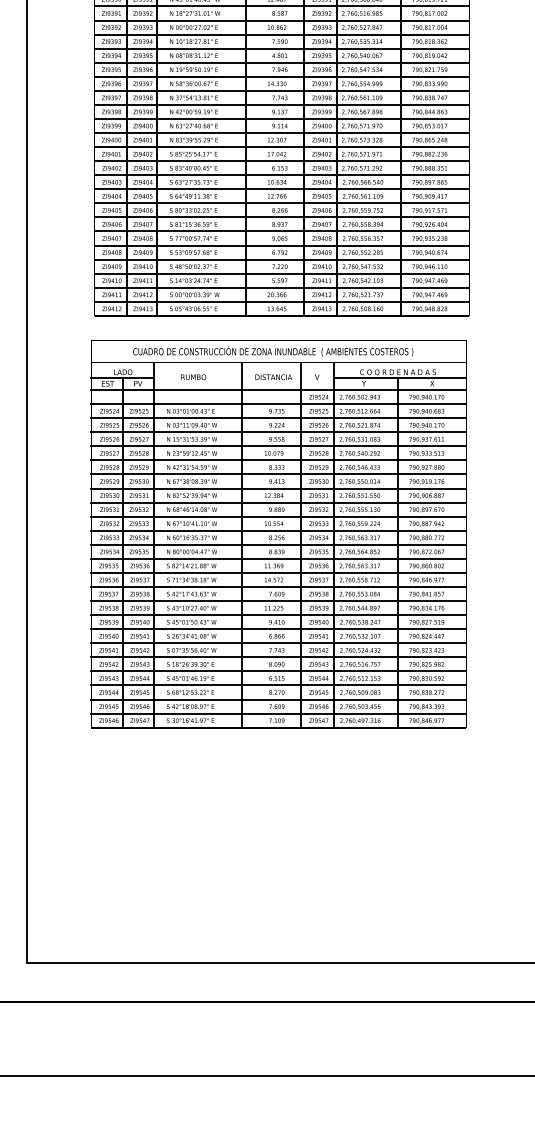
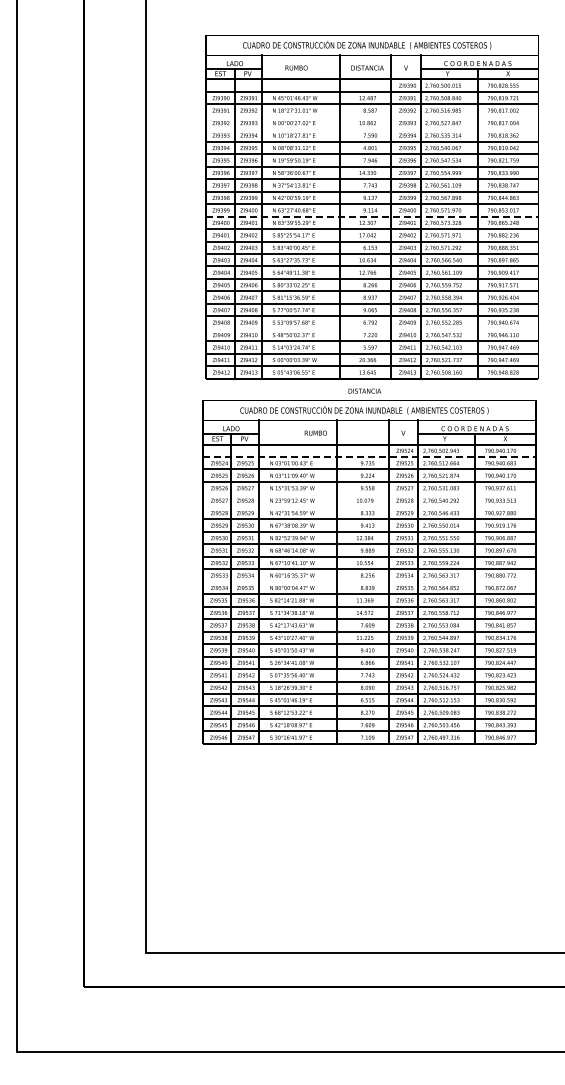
line: (281, 20) -> (371, 116), removed
line: (281, 34) -> (371, 129), removed
line: (282, 132) -> (372, 216), solid -> dashed
line: (281, 259) -> (371, 328), removed
text: (193, 376) -> (315, 432), moved
text: (273, 376) -> (364, 390), moved
line: (278, 404) -> (369, 457), solid -> dashed
line: (278, 446) -> (369, 494), removed
line: (278, 459) -> (369, 506), removed
line: (278, 544) -> (369, 581), removed

